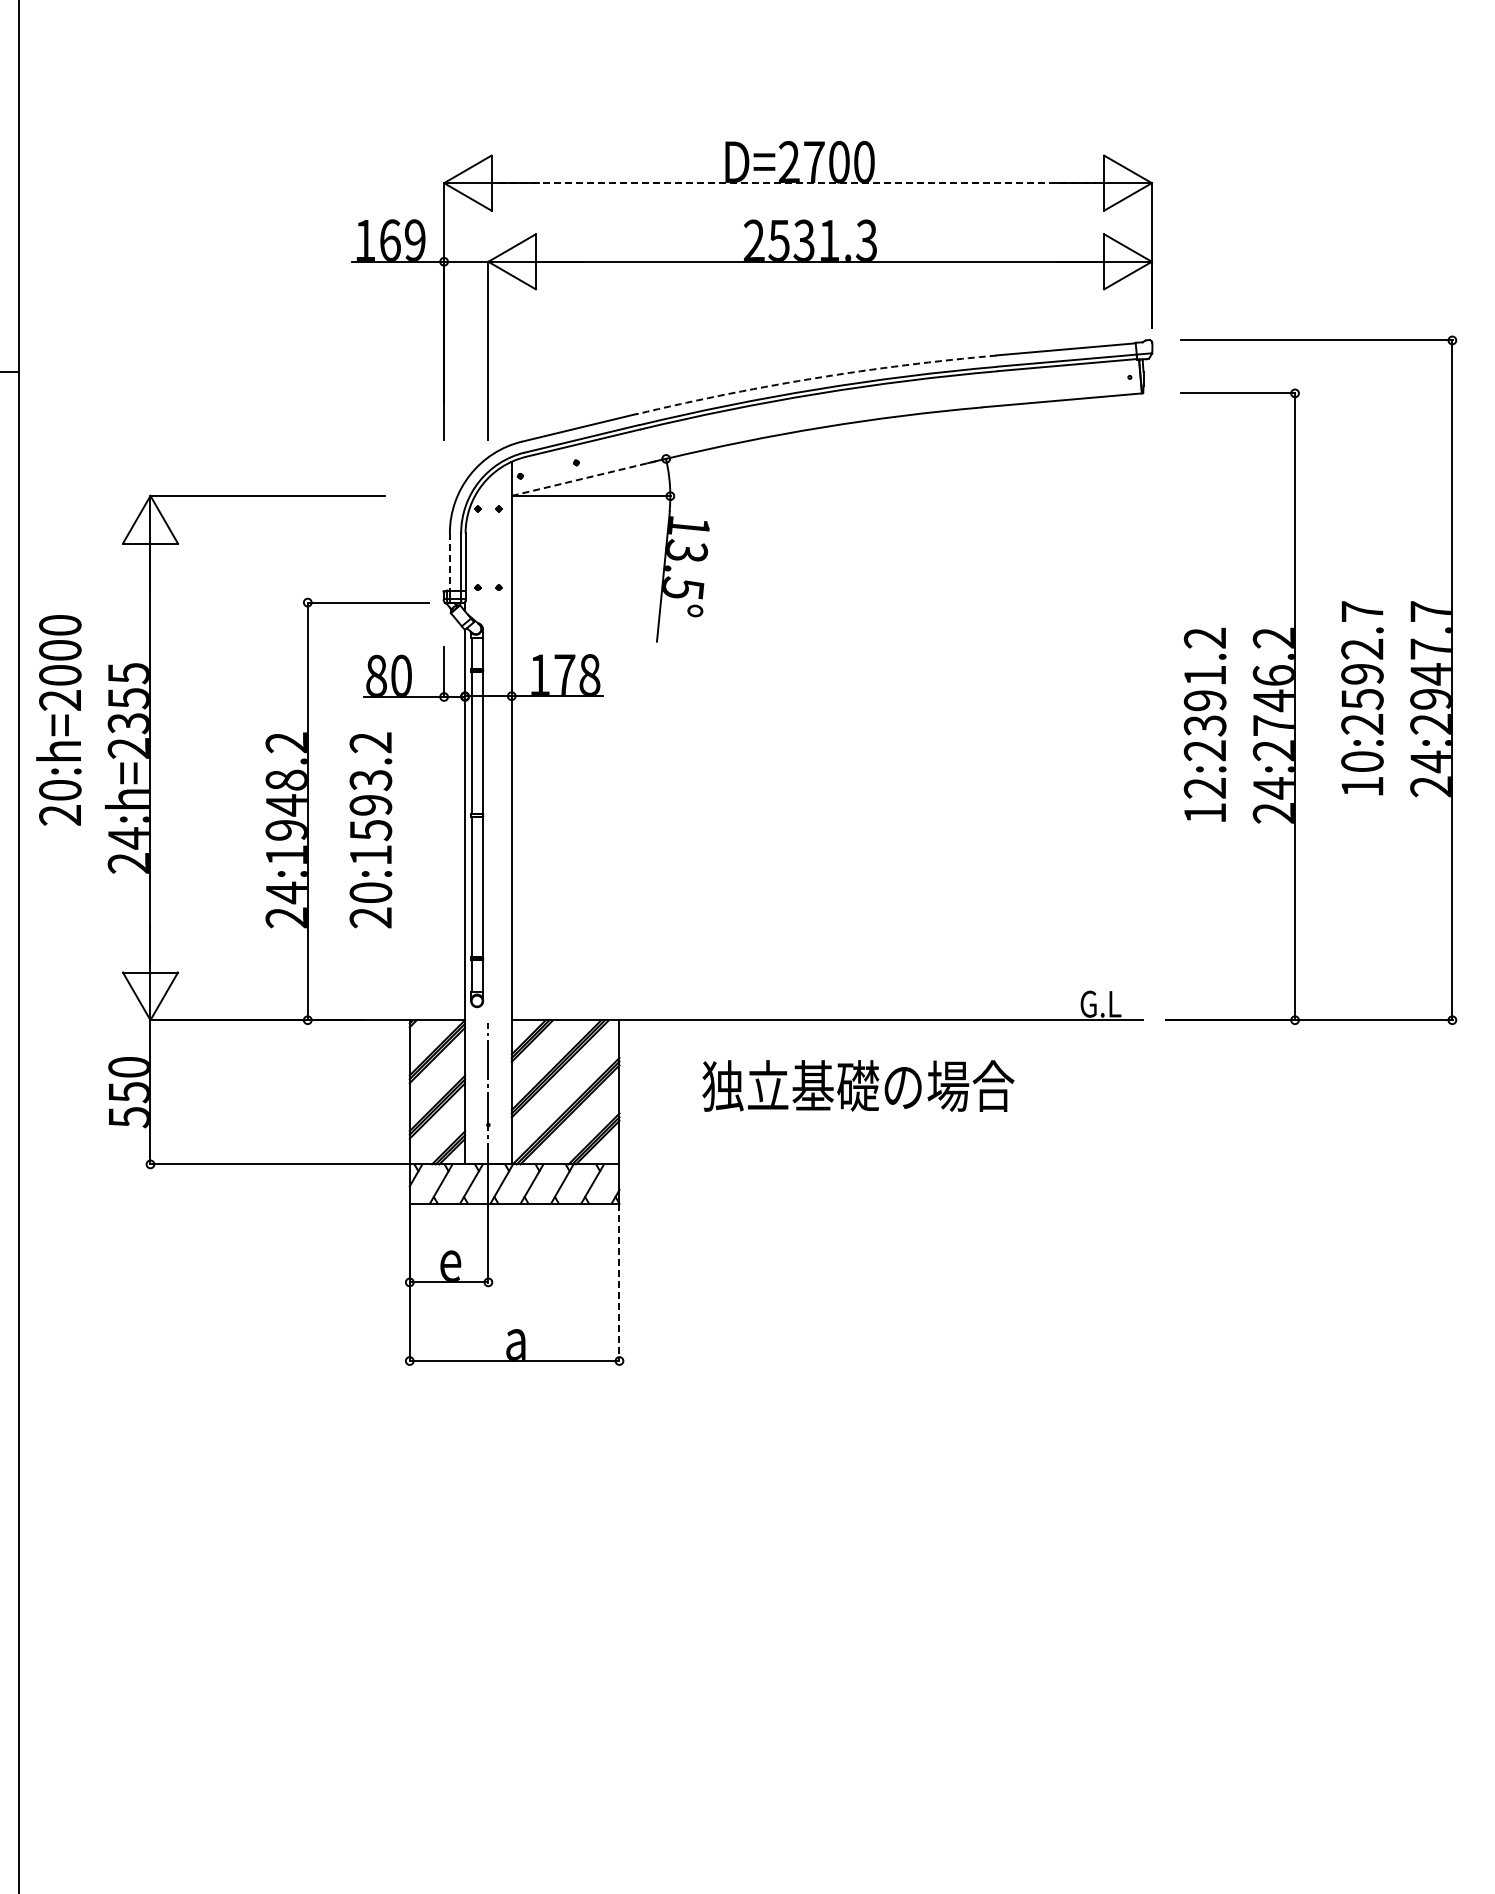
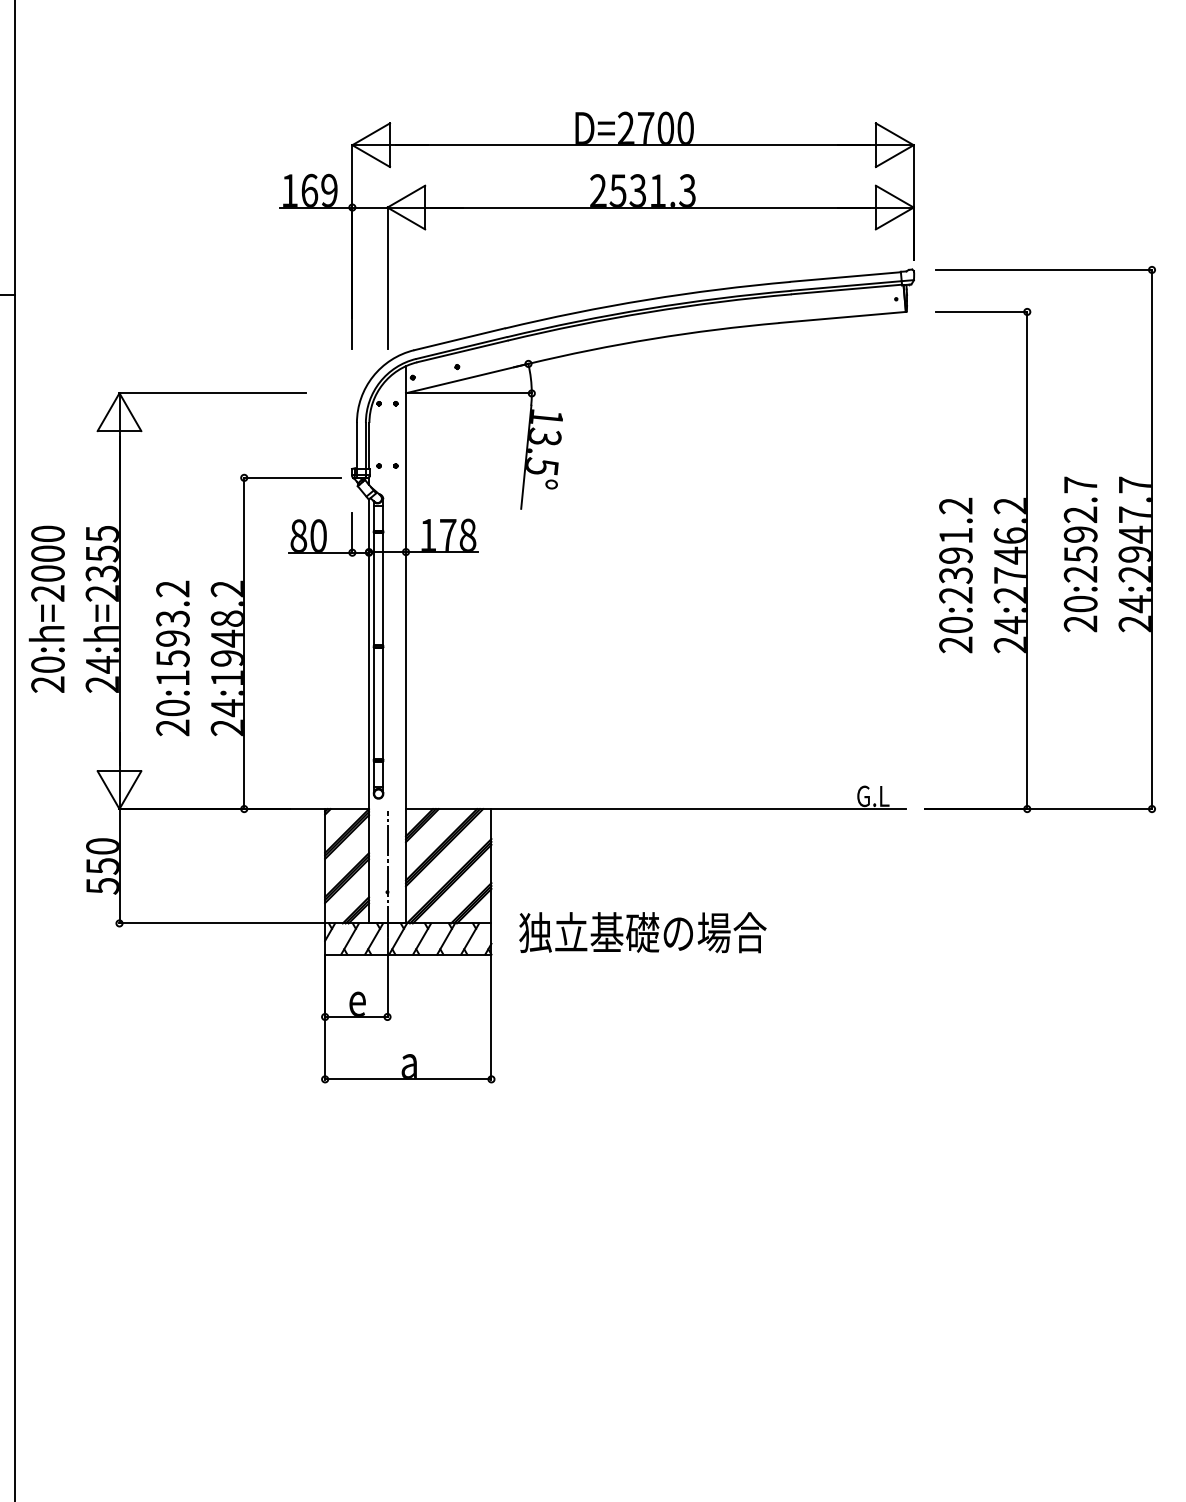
line: (798, 183) -> (633, 145), dashed -> solid
arc: (815, 378) -> (646, 300), dashed -> solid
line: (589, 477) -> (467, 378), dashed -> solid
line: (449, 562) -> (356, 446), dashed -> solid
text: (58, 720) -> (46, 609), moved
text: (1362, 786) -> (1080, 623), 10:2592.7 -> 20:2592.7
text: (1204, 800) -> (955, 634), 12:2391.2 -> 20:2391.2
text: (370, 830) -> (172, 658), moved
text: (858, 1085) -> (642, 932), moved
line: (619, 1282) -> (491, 1017), dashed -> solid

